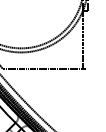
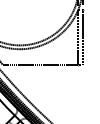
line: (87, 39) -> (82, 37), added

